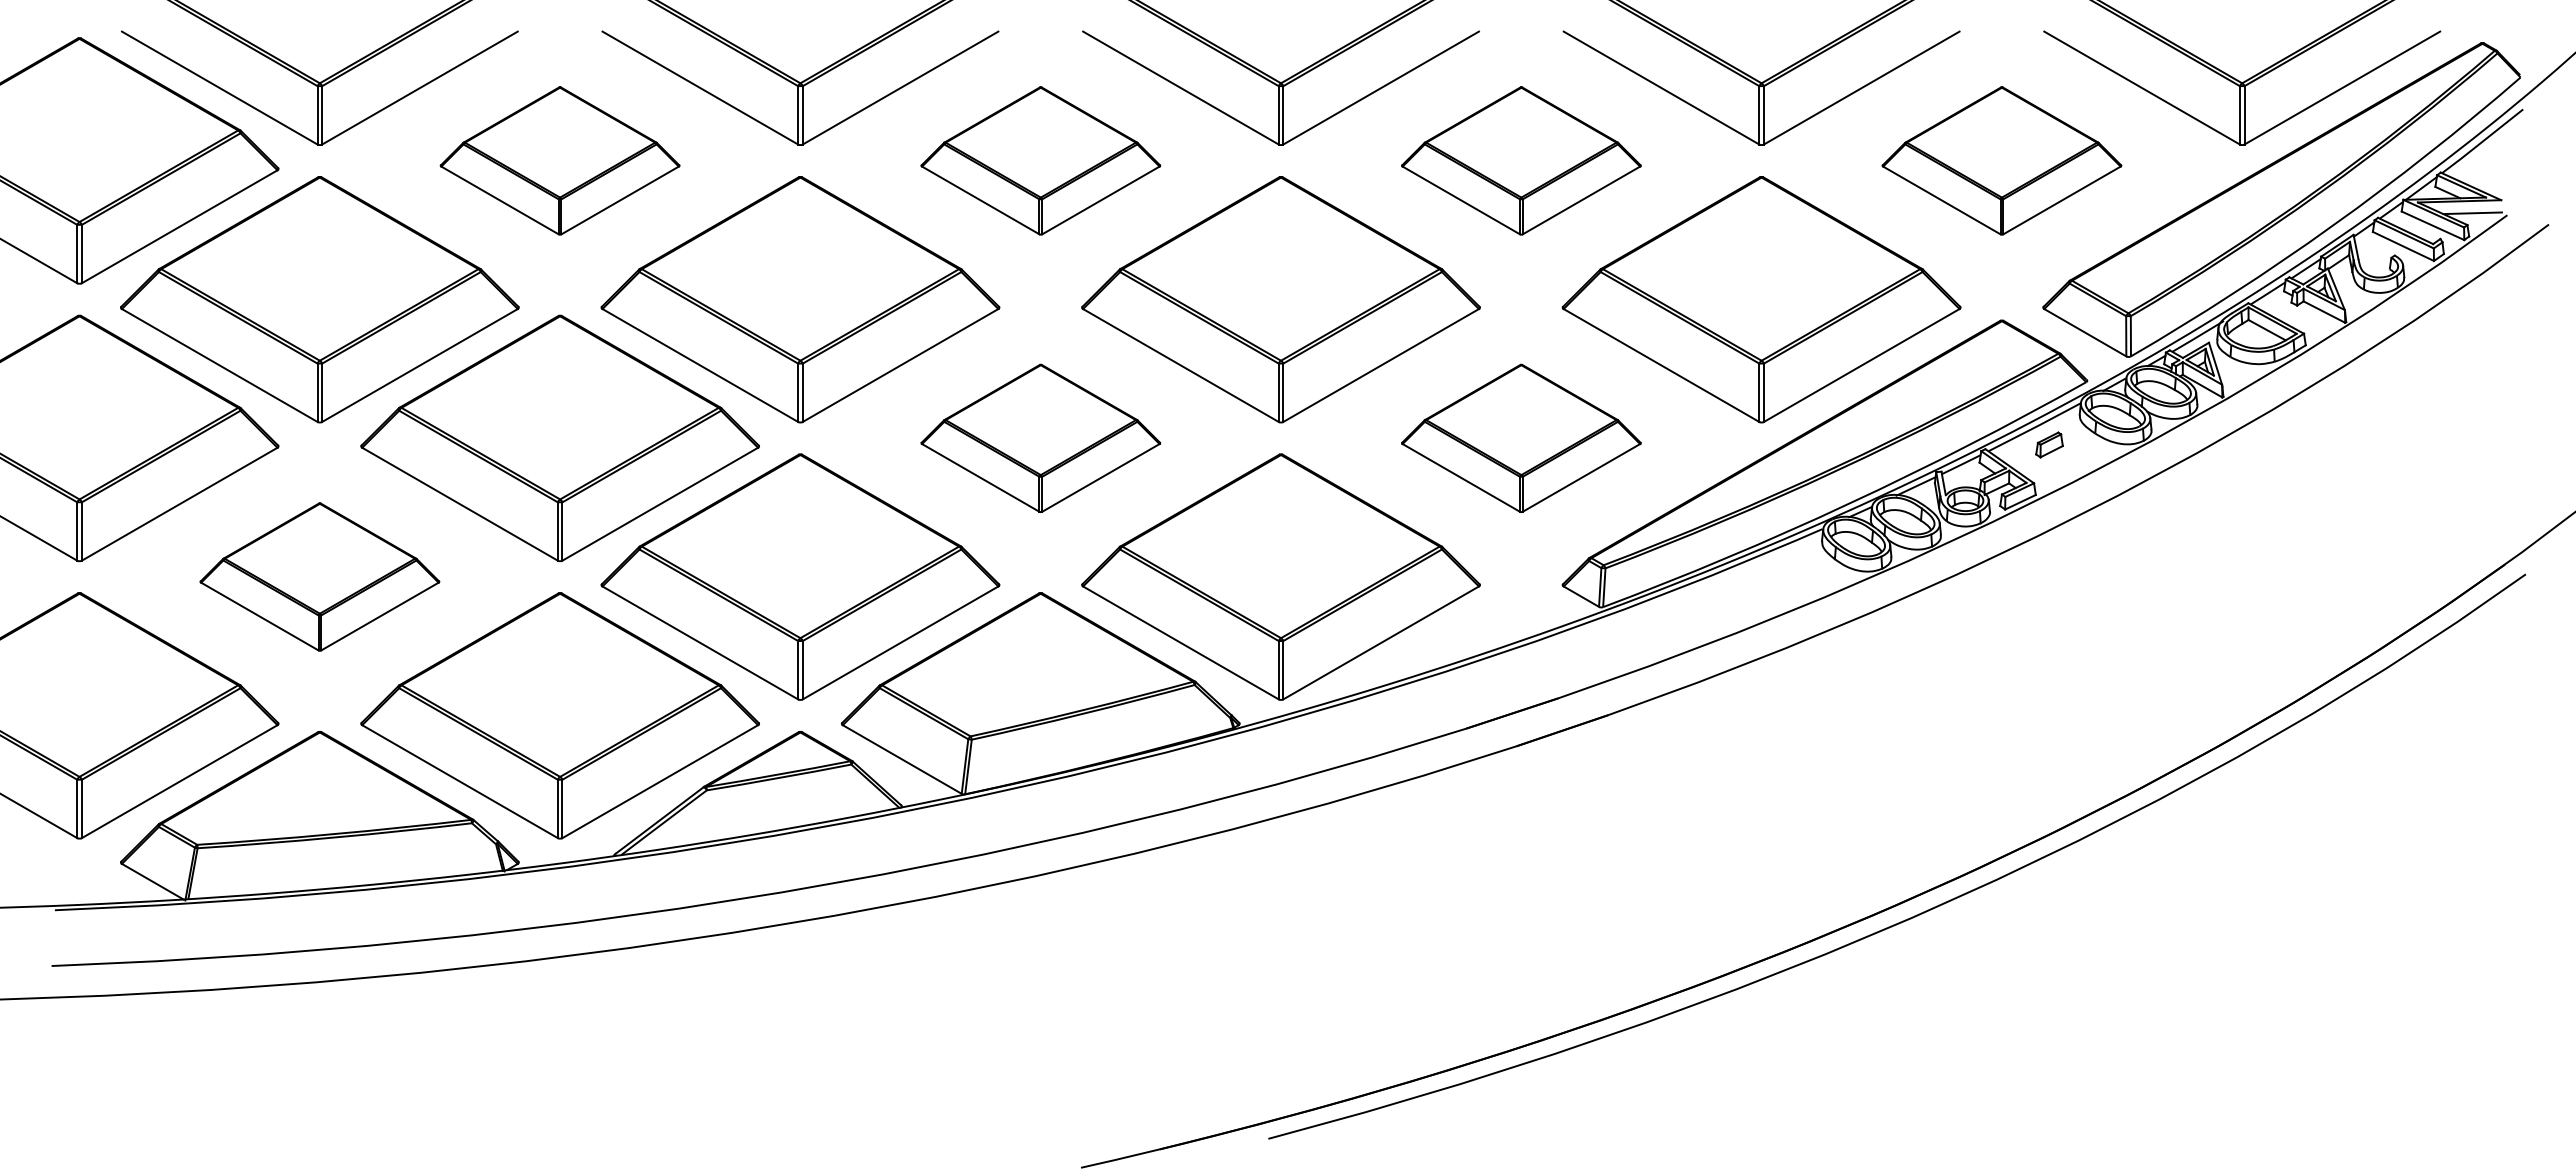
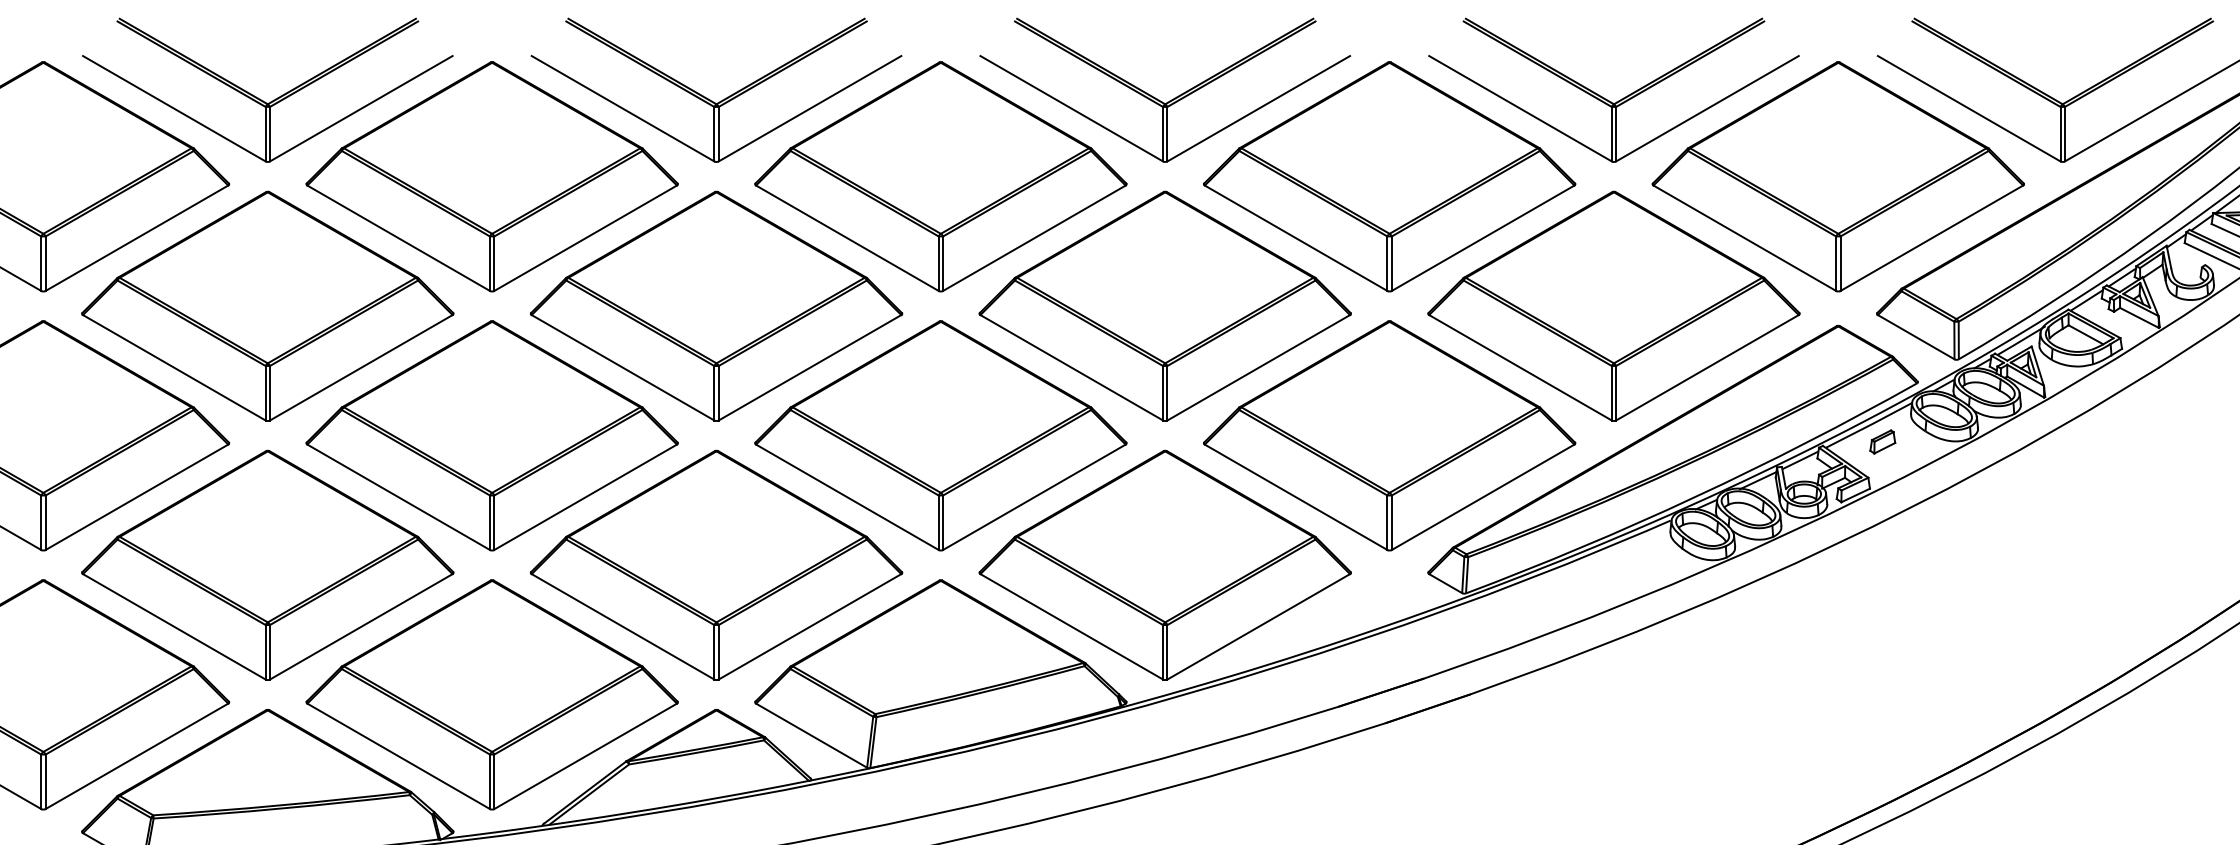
part: (559, 160) -> (491, 176), size x1.67
part: (1040, 160) -> (940, 176), size x1.67
part: (1521, 160) -> (1389, 176), size x1.67
part: (2001, 160) -> (1837, 176), size x1.67
part: (1040, 438) -> (940, 435), size x1.67
part: (1521, 438) -> (1389, 435), size x1.67
part: (319, 576) -> (267, 564), size x1.67

